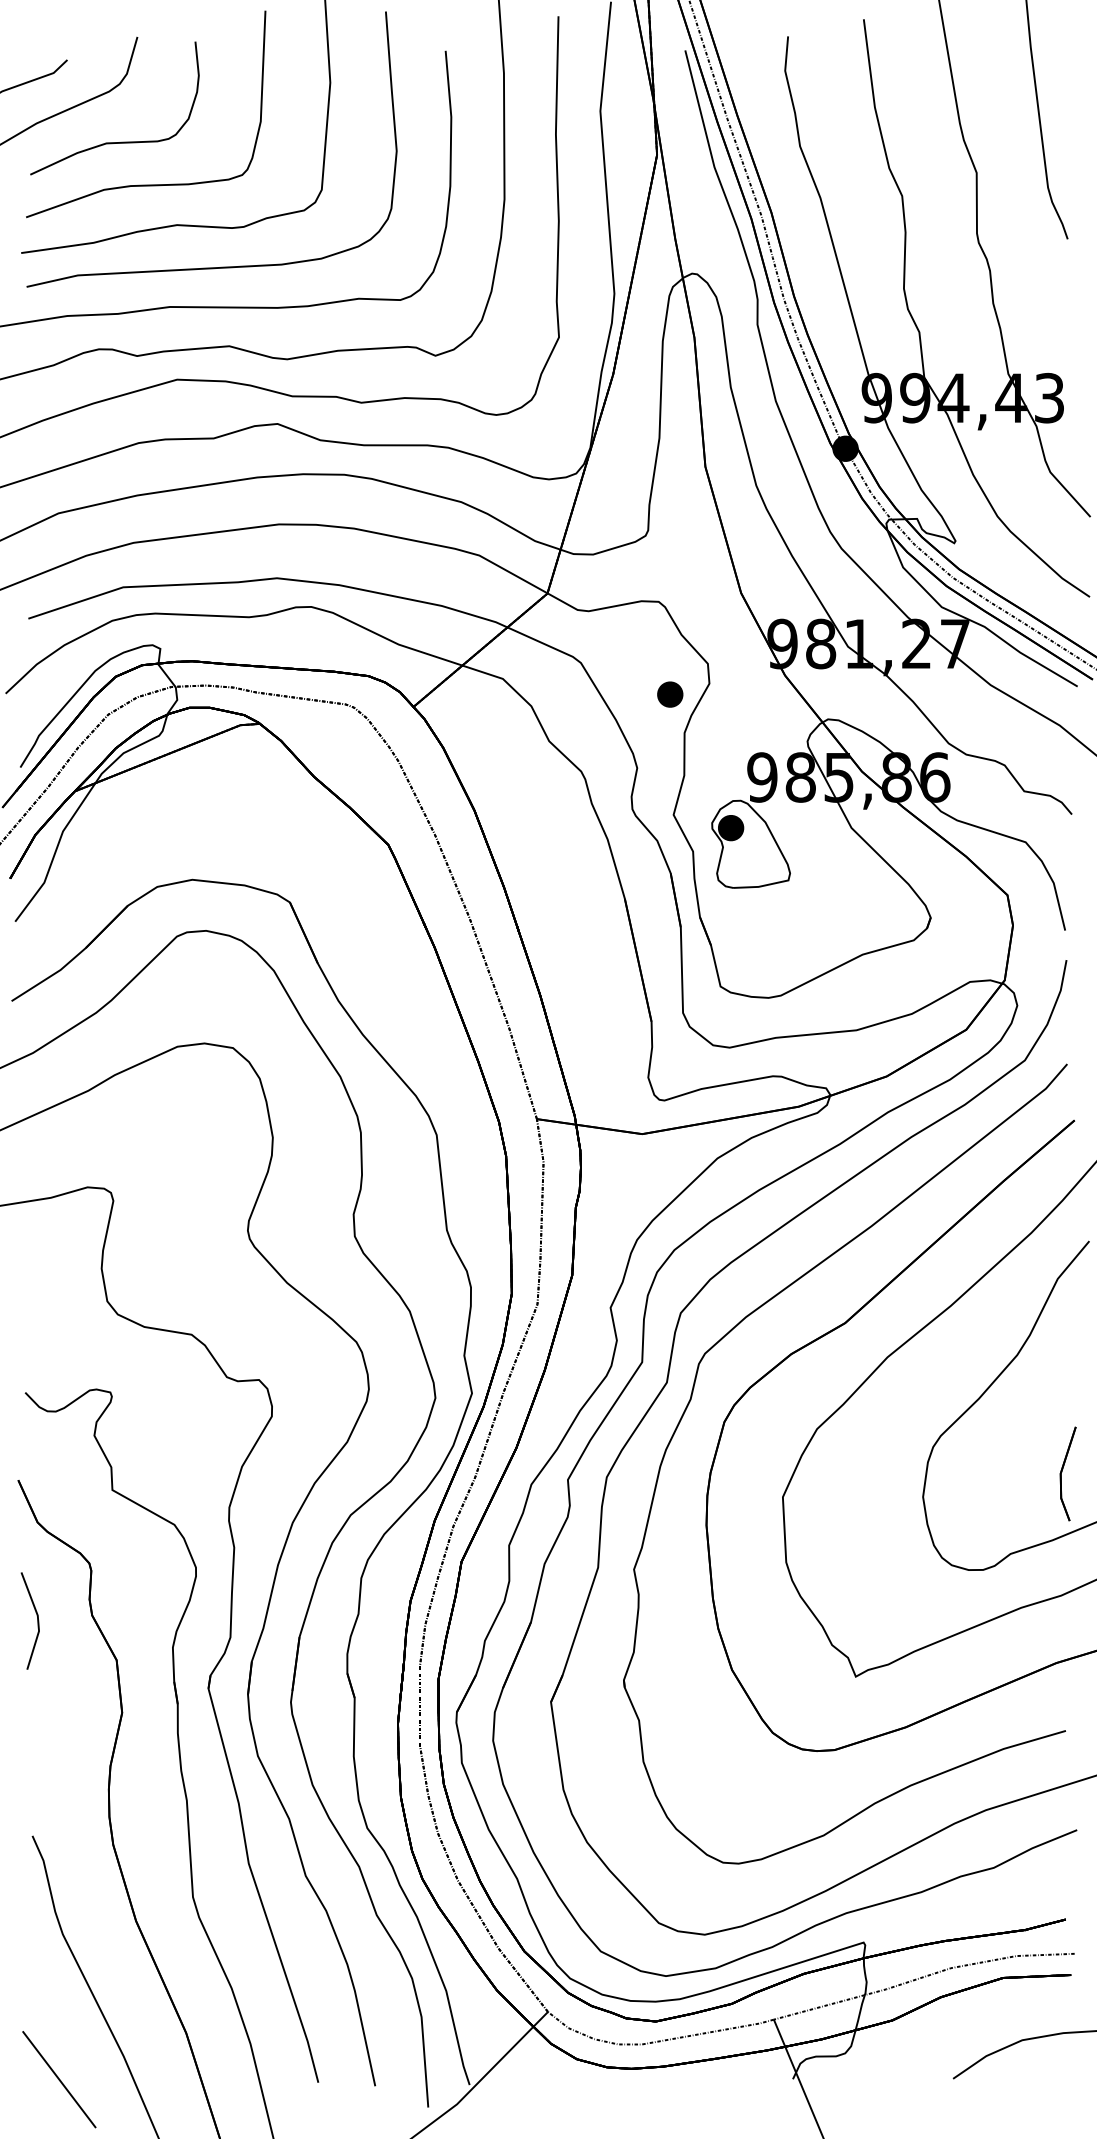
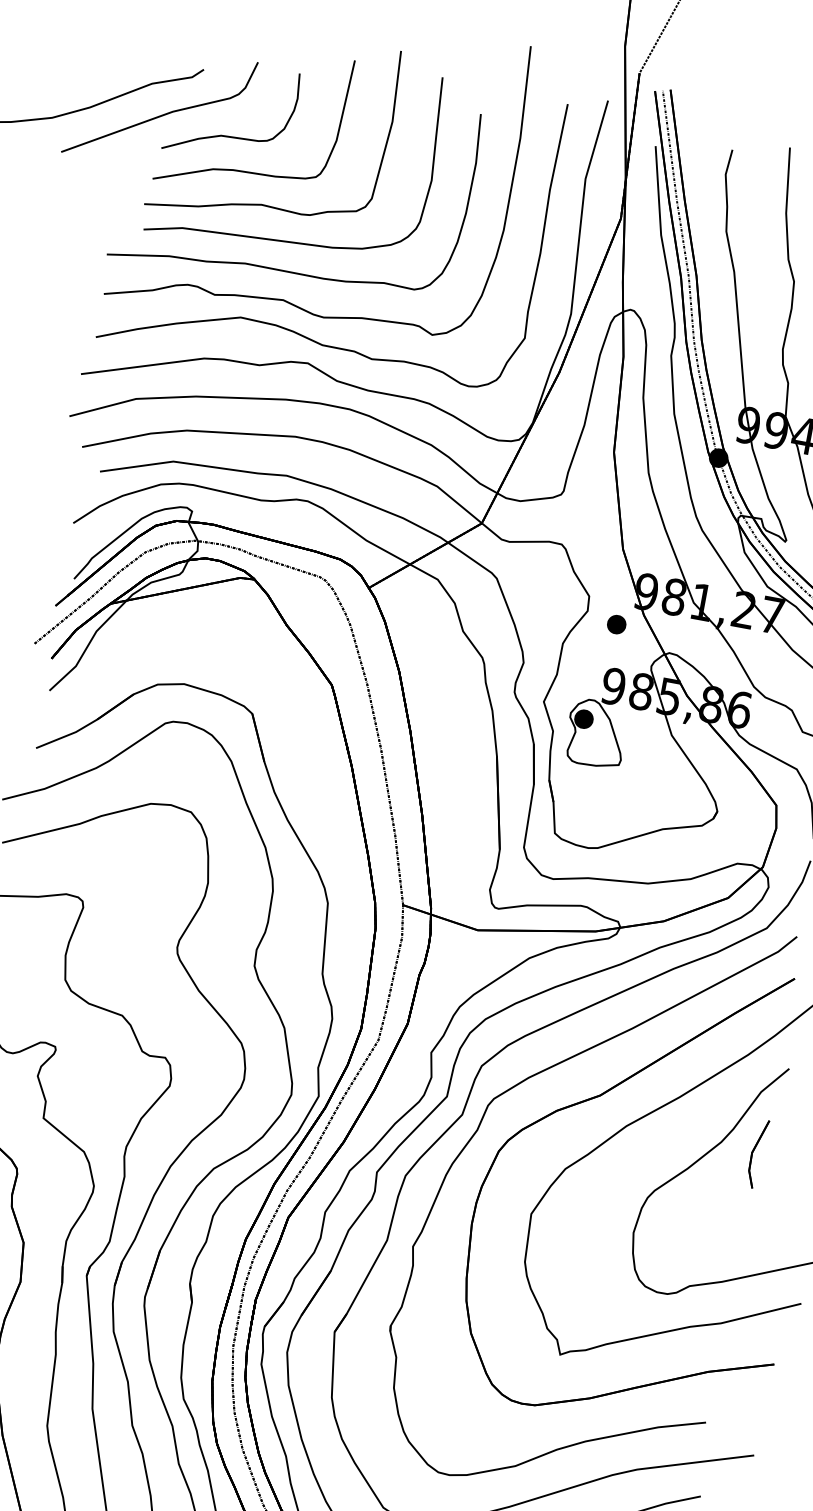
part: (670, 694) -> (616, 624), moved
part: (1067, 1473) -> (757, 1153), moved

